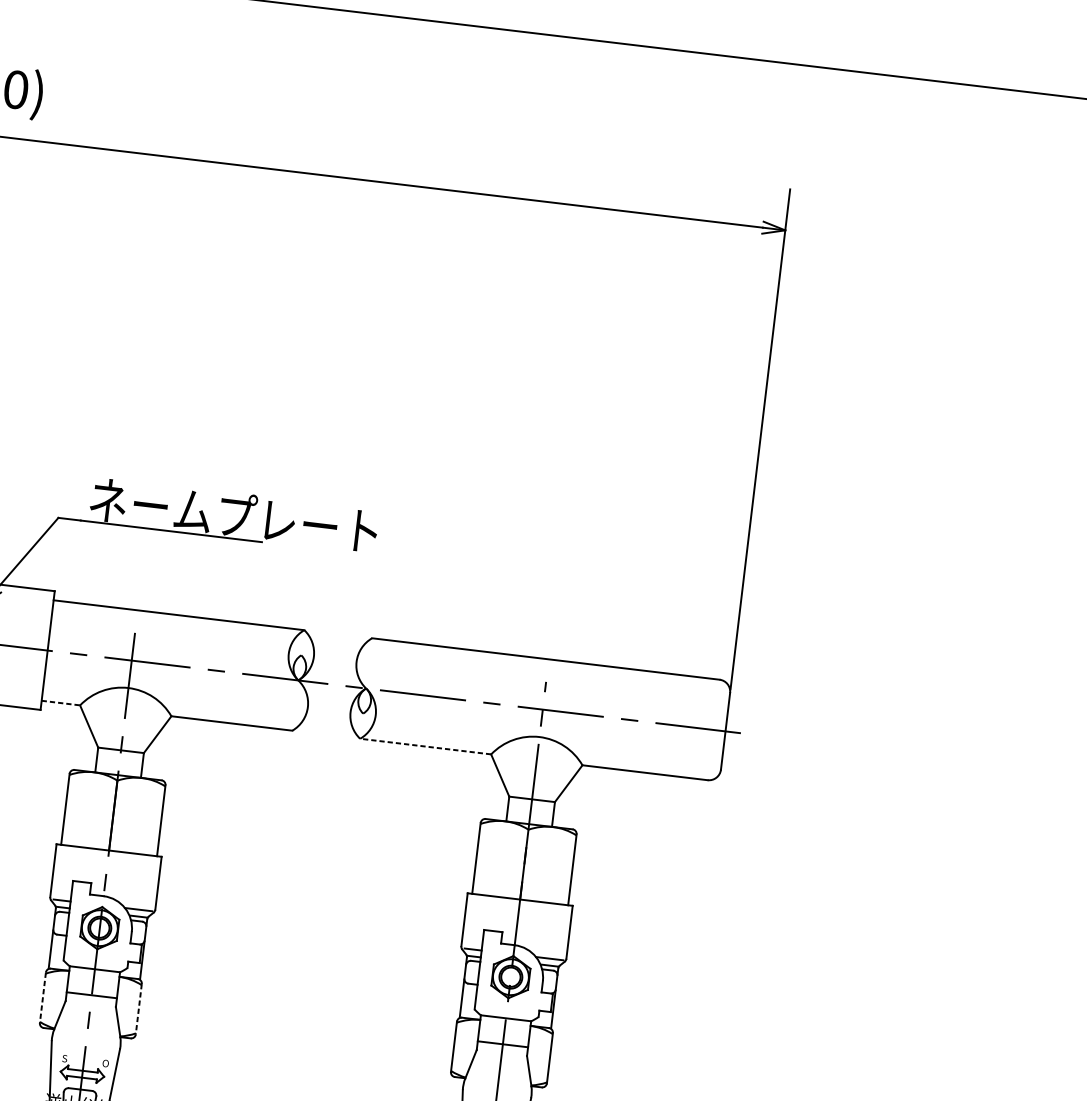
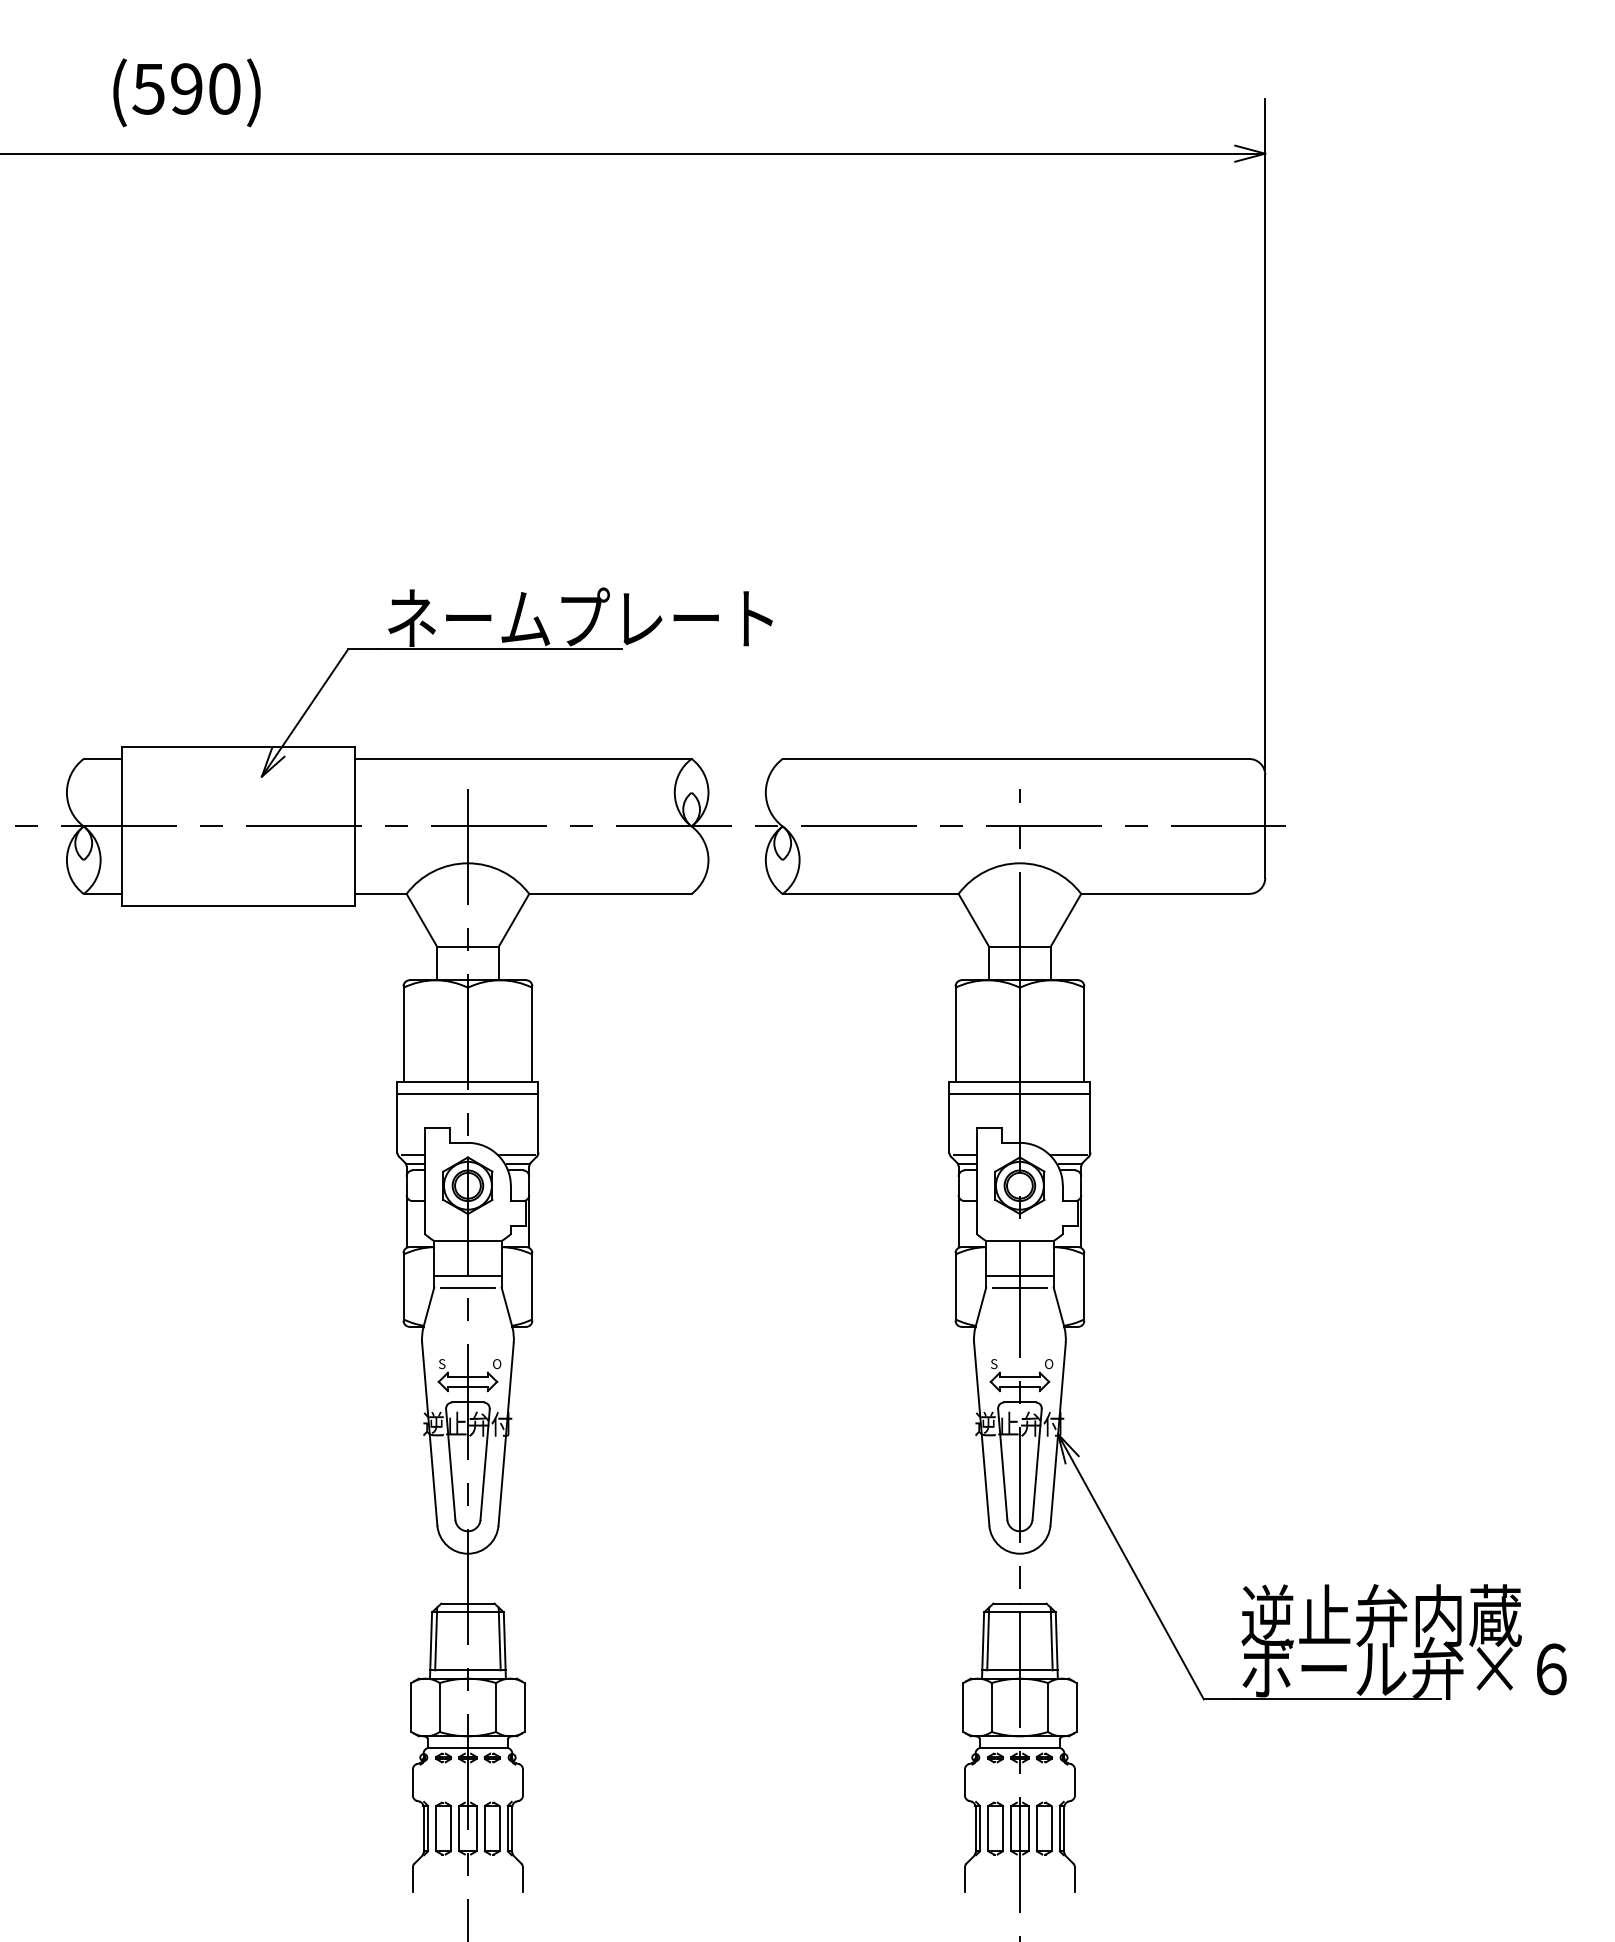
line: (60, 702) -> (380, 893), dashed -> solid
line: (425, 746) -> (870, 893), dashed -> solid
line: (107, 859) -> (467, 1093), added
line: (518, 908) -> (1019, 1093), added
line: (42, 997) -> (403, 1286), dashed -> solid
line: (91, 1003) -> (468, 1287), added
line: (138, 1008) -> (532, 1286), dashed -> solid
line: (502, 1052) -> (1020, 1287), added

